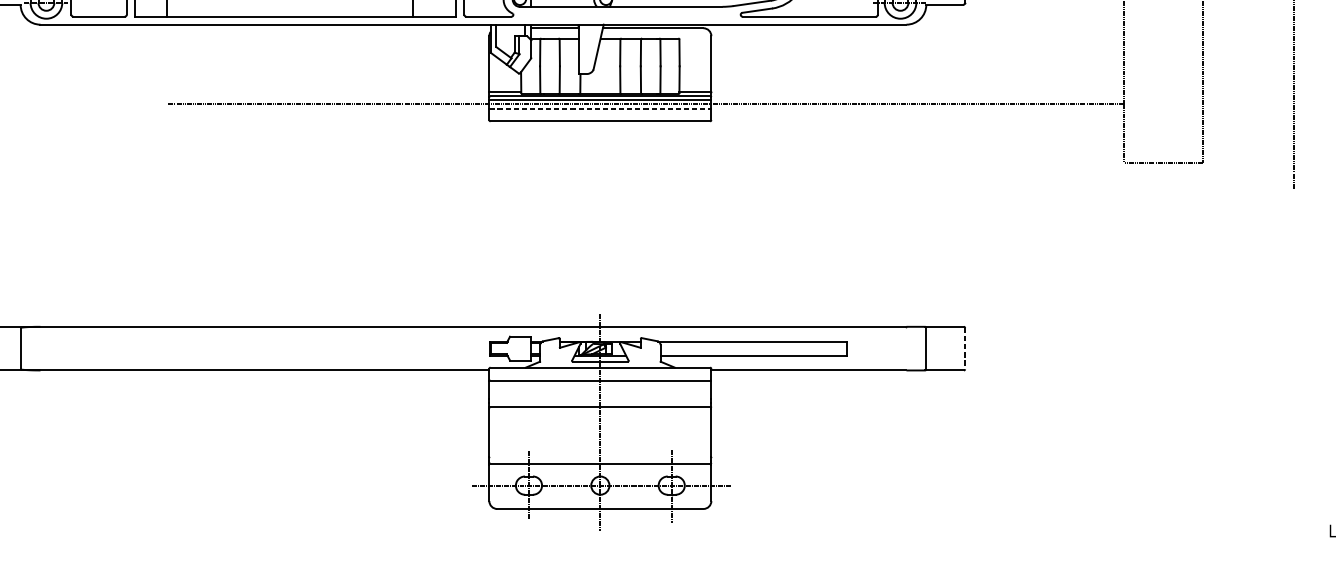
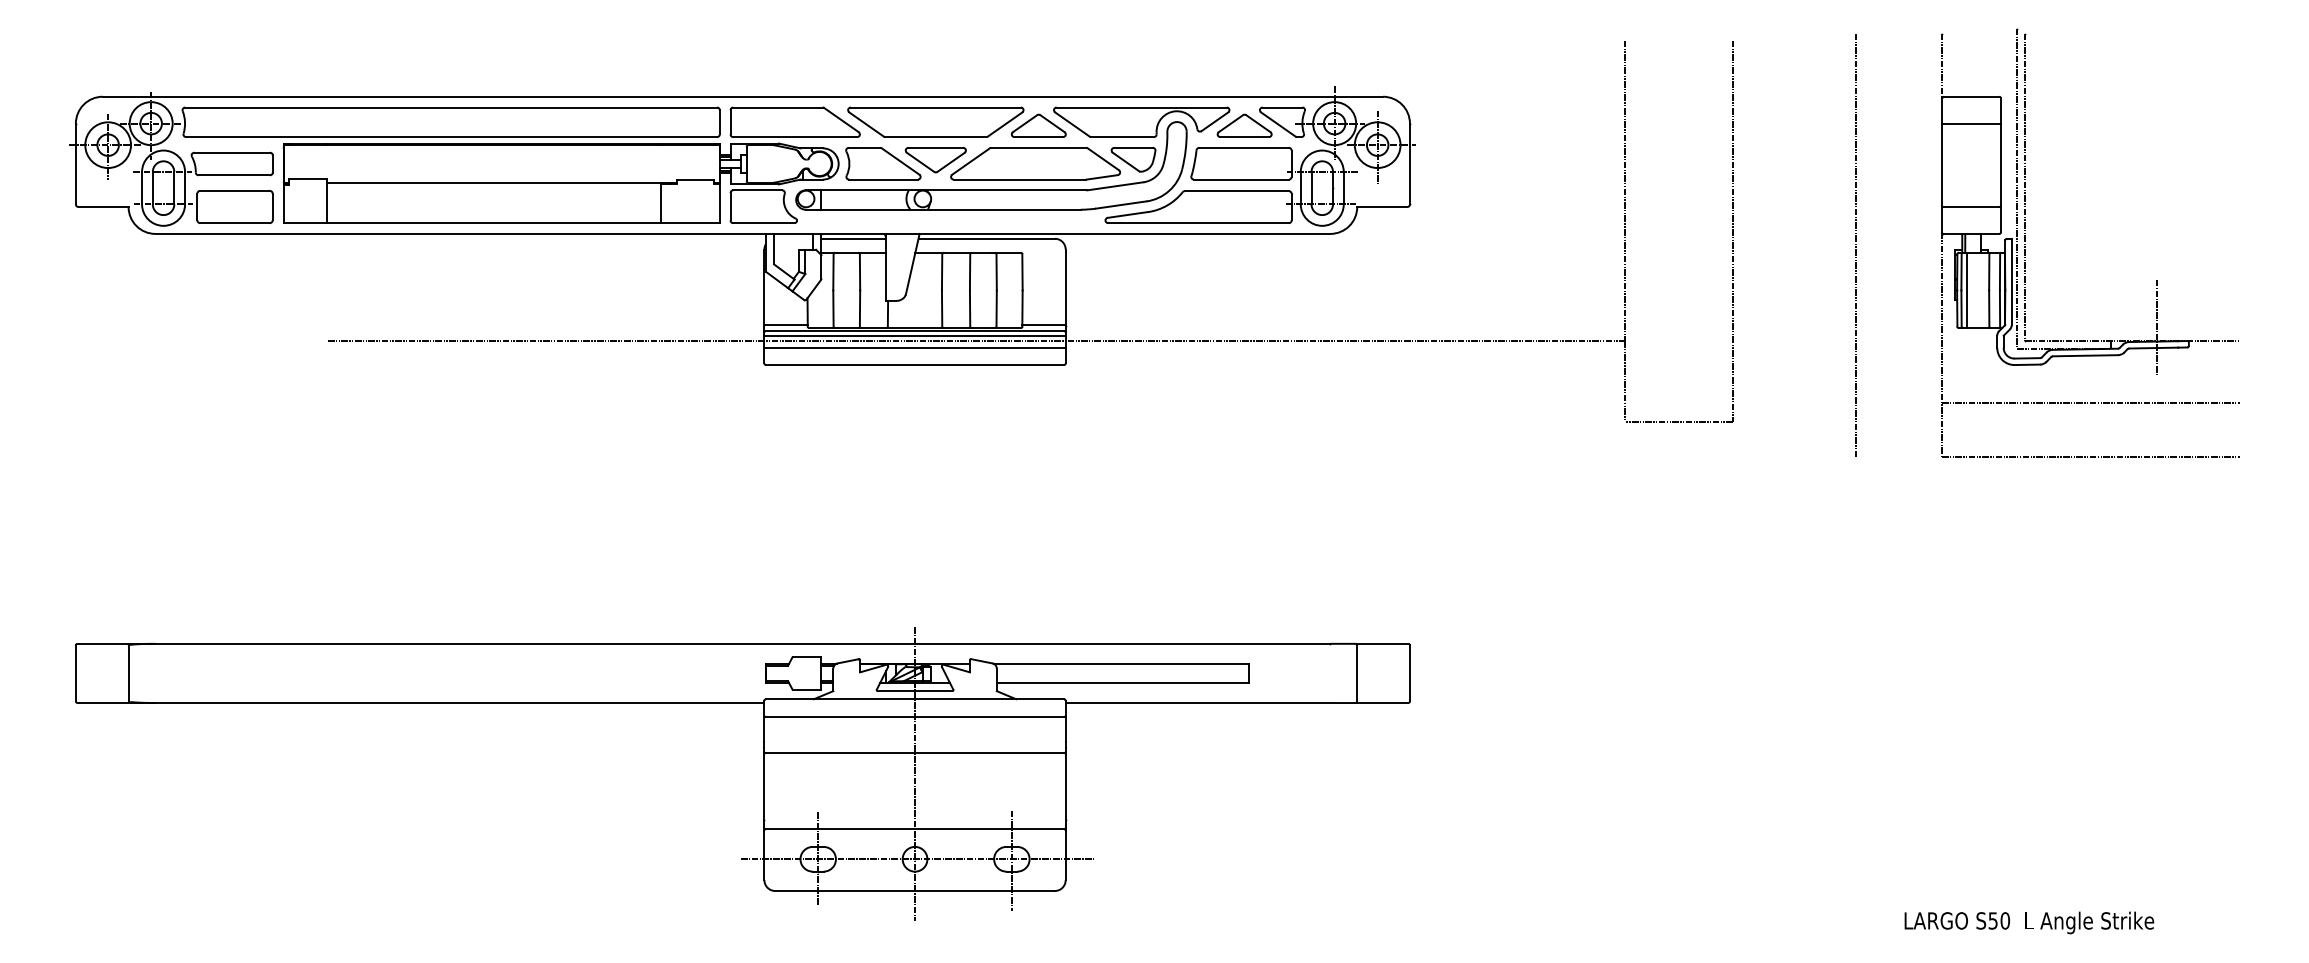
line: (600, 108) -> (915, 347), dashed -> solid
line: (964, 348) -> (1409, 673), dashed -> solid

